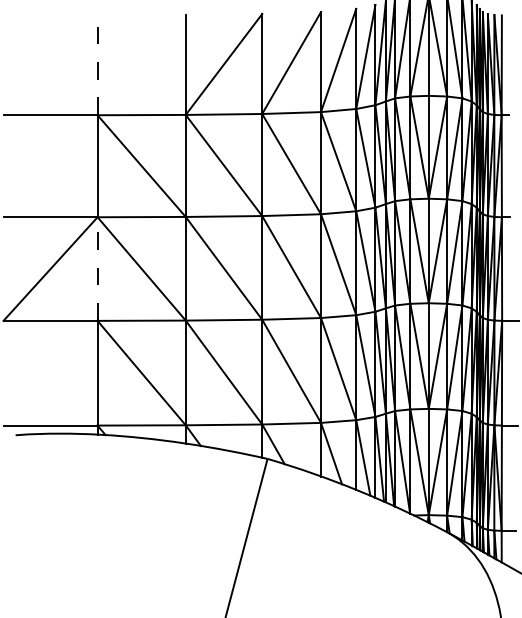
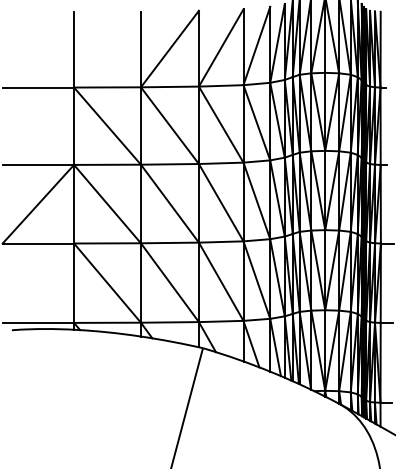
line: (97, 65) -> (74, 49), dashed -> solid
line: (97, 269) -> (74, 204), dashed -> solid

